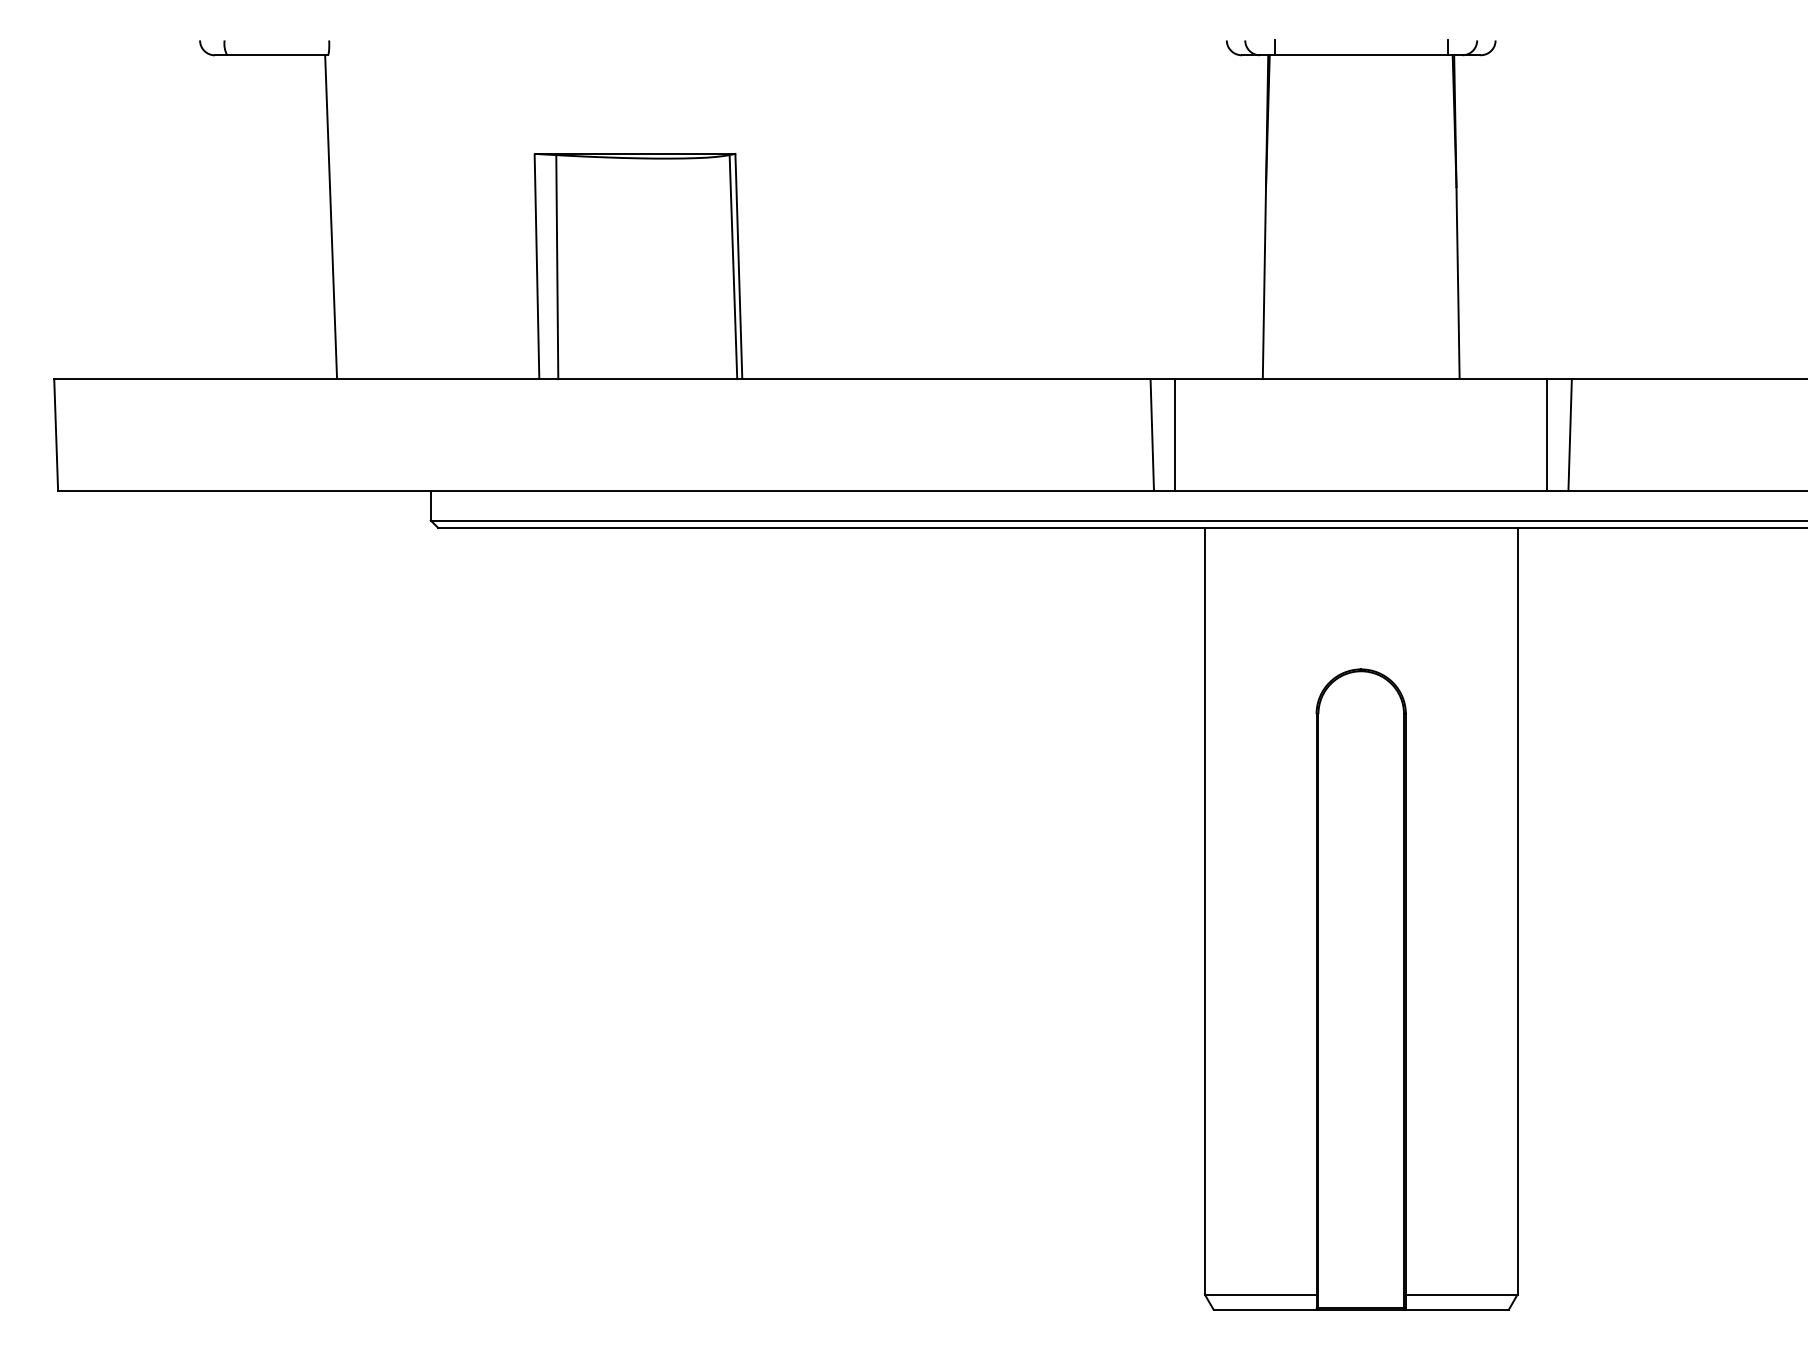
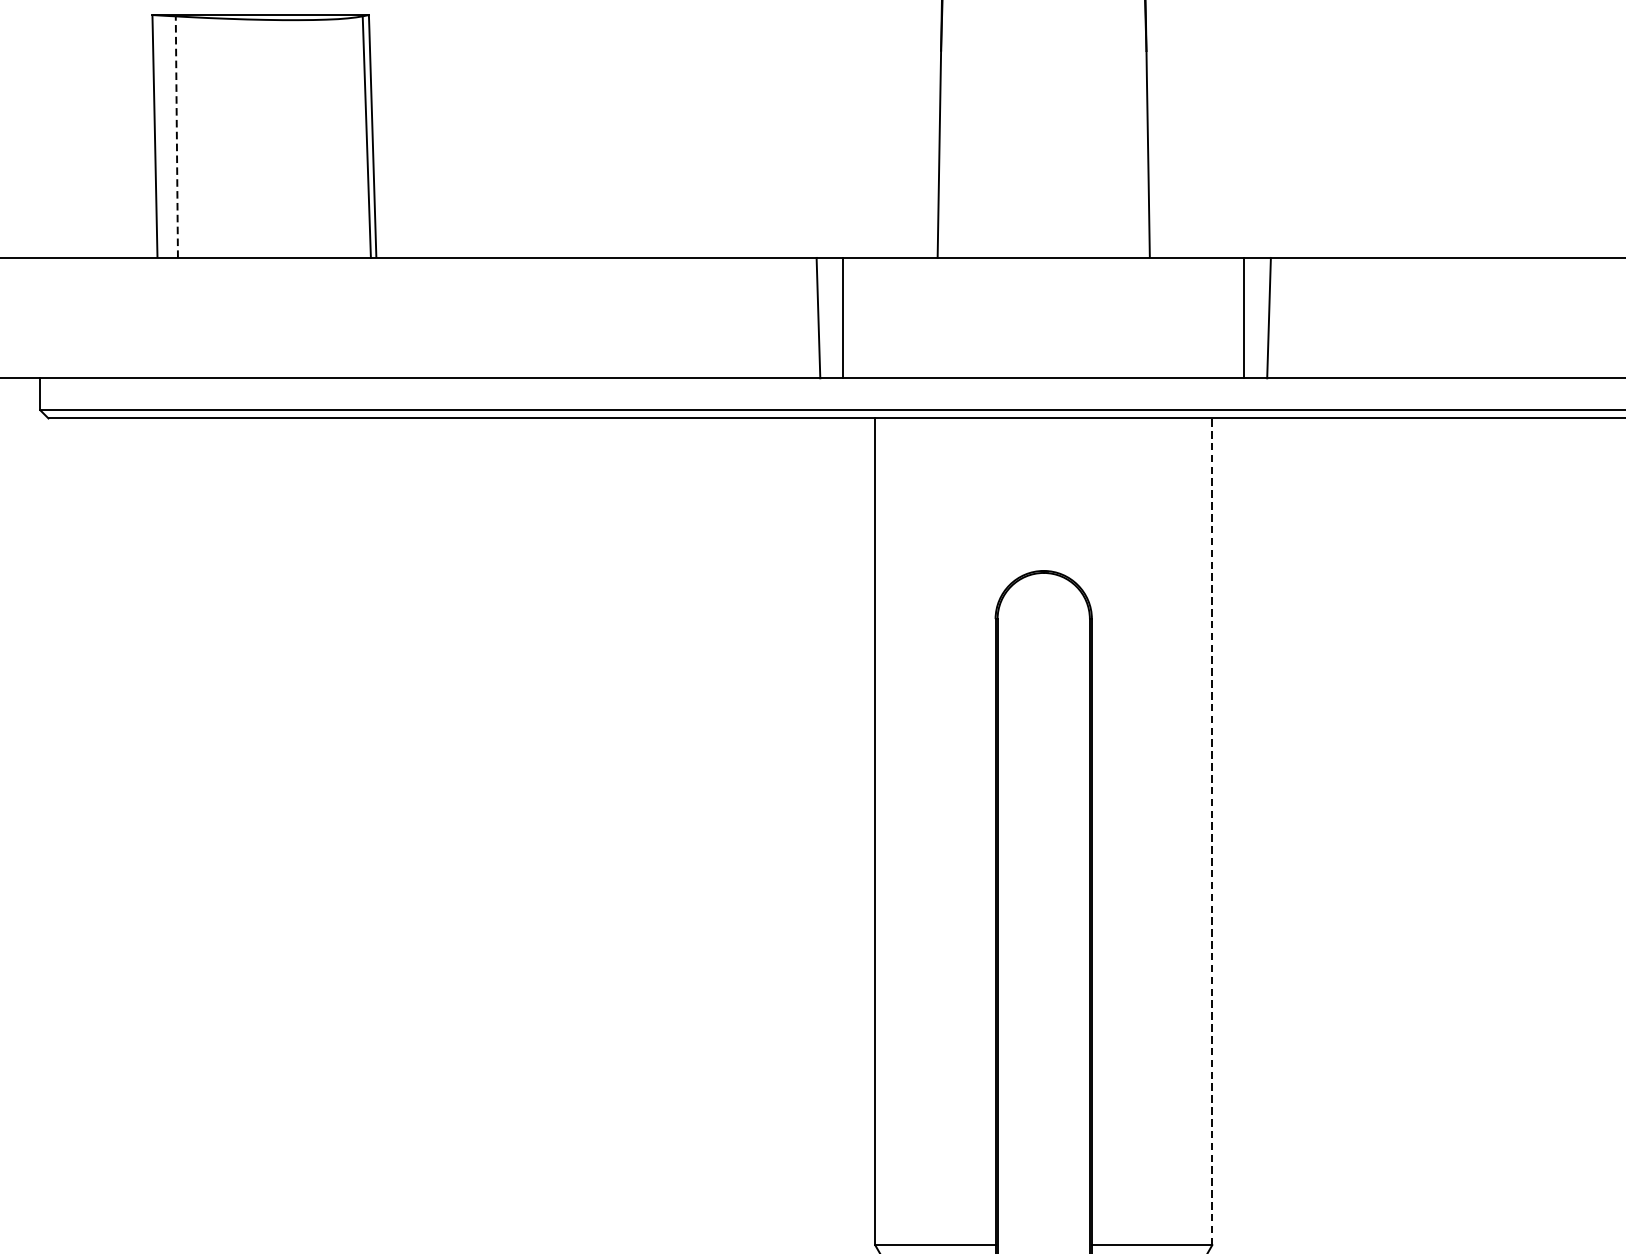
line: (557, 266) -> (177, 136), solid -> dashed
line: (1517, 910) -> (1212, 830), solid -> dashed

